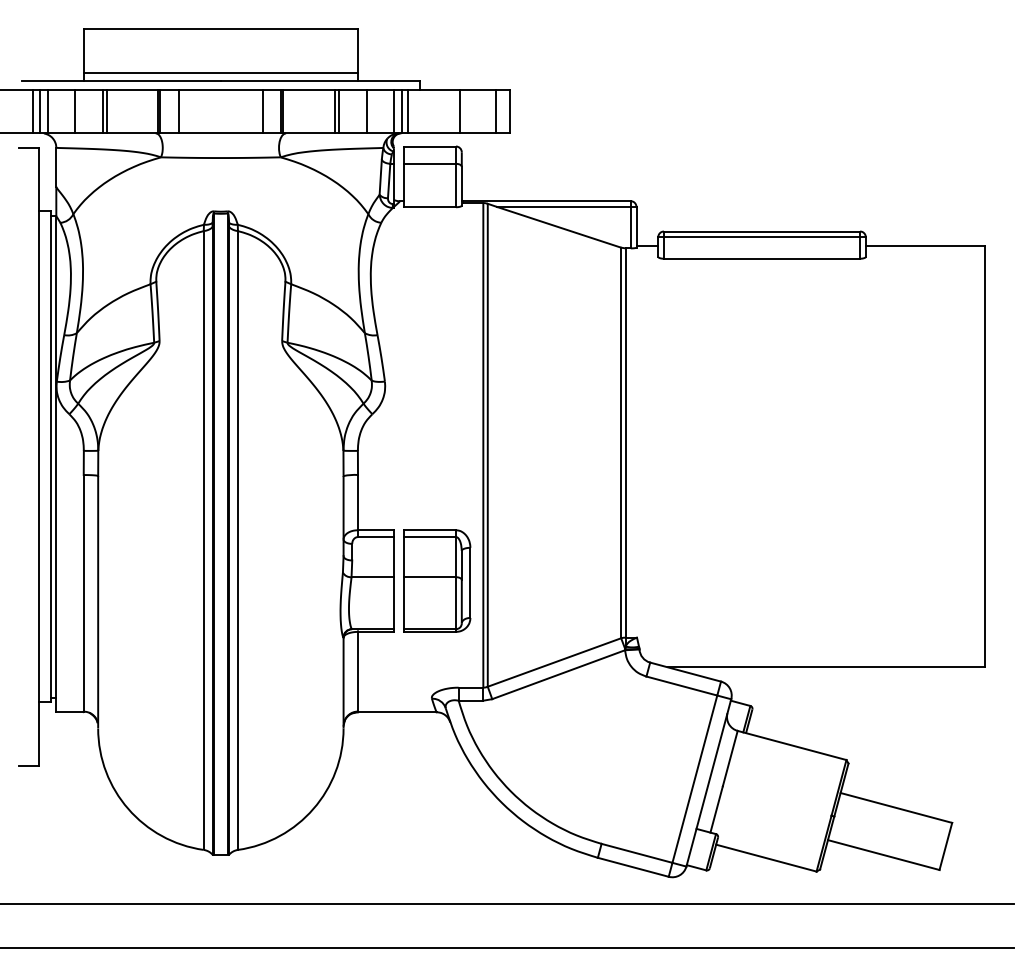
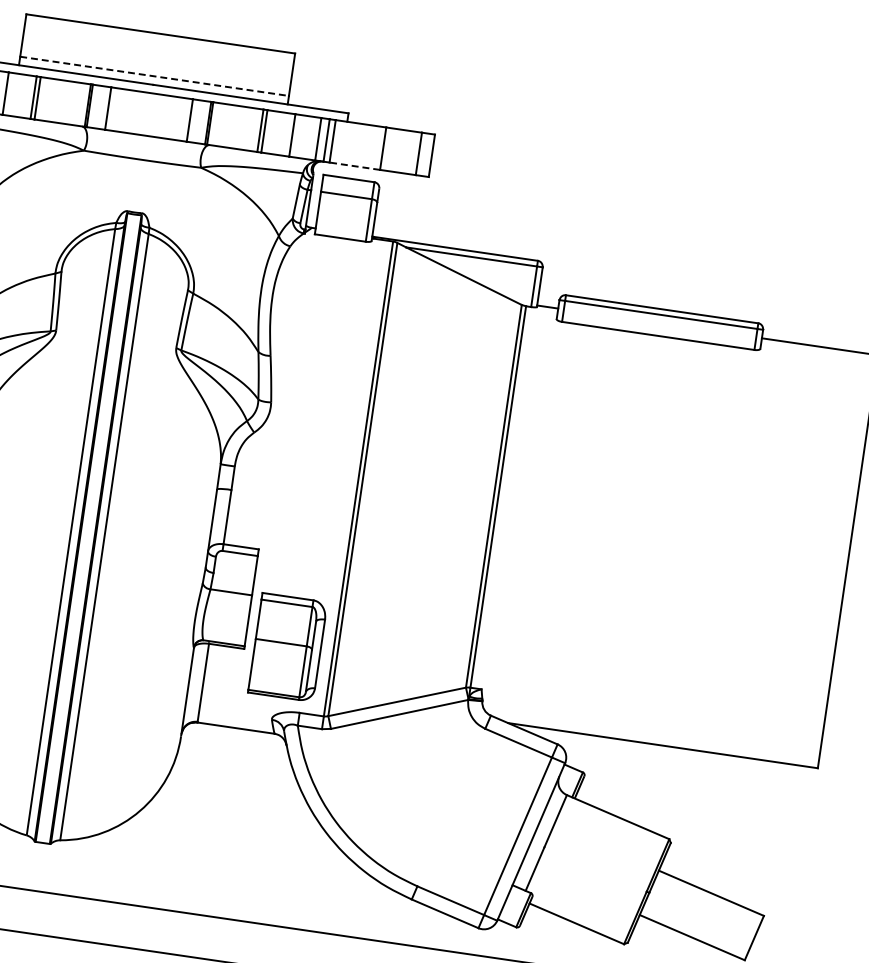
line: (221, 72) -> (155, 76), solid -> dashed
line: (434, 133) -> (355, 166), solid -> dashed
part: (437, 580) -> (288, 646), moved

